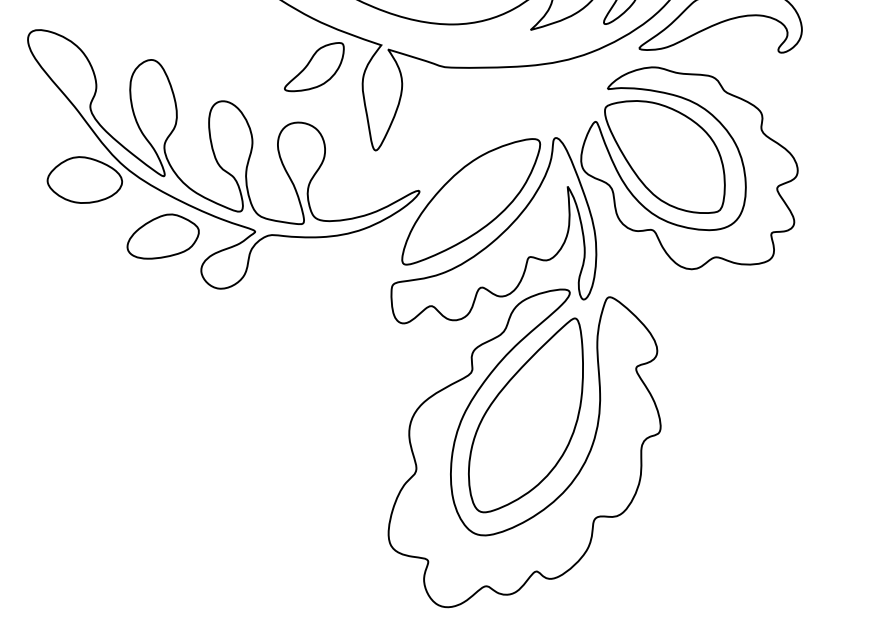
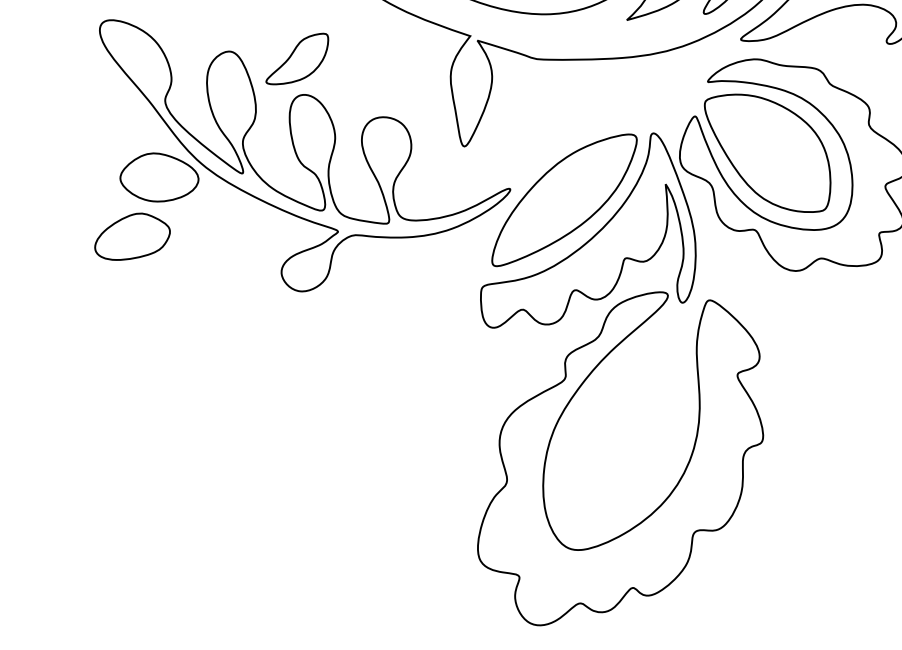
part: (314, 67) -> (297, 59), moved
part: (162, 236) -> (131, 236), moved
part: (525, 415) -> (621, 424), removed

